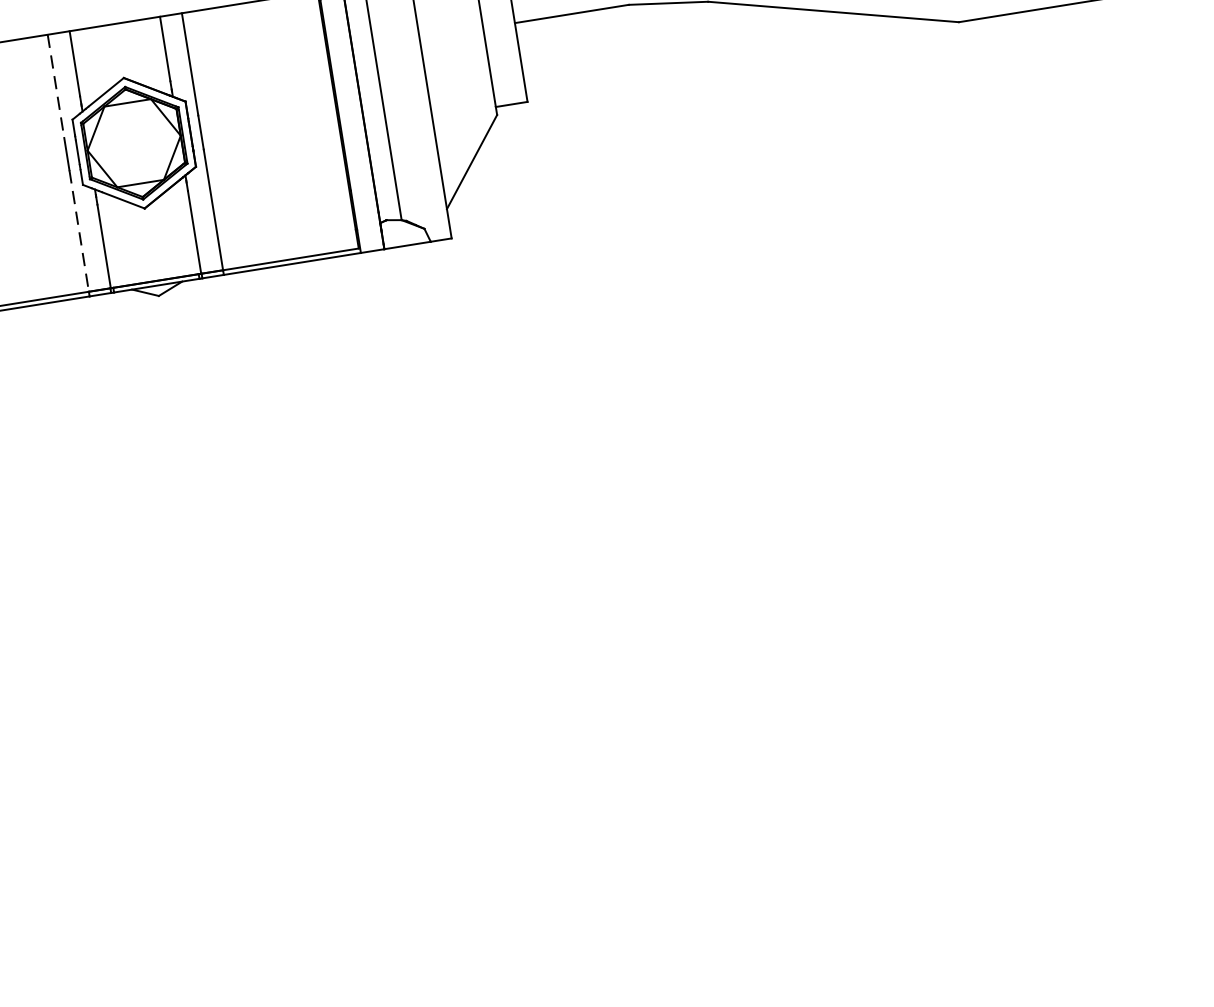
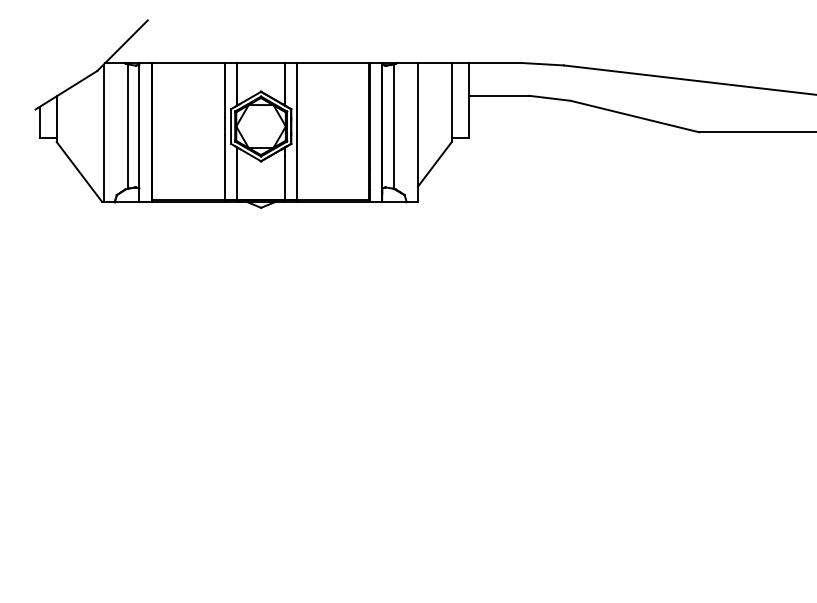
line: (56, 86) -> (225, 90), dashed -> solid
line: (79, 232) -> (225, 168), dashed -> solid

